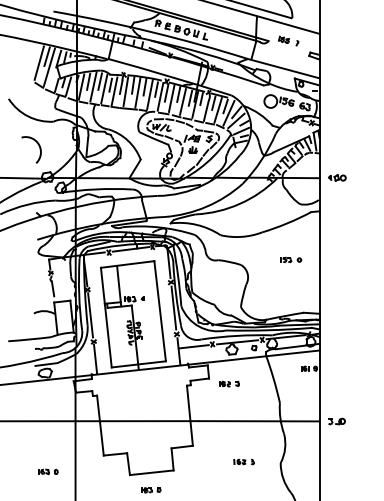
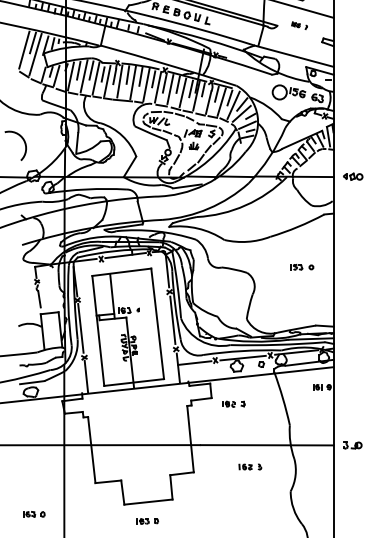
part: (288, 40) -> (299, 25), size x0.7
part: (243, 461) -> (249, 466), moved
part: (48, 471) -> (34, 513), moved

